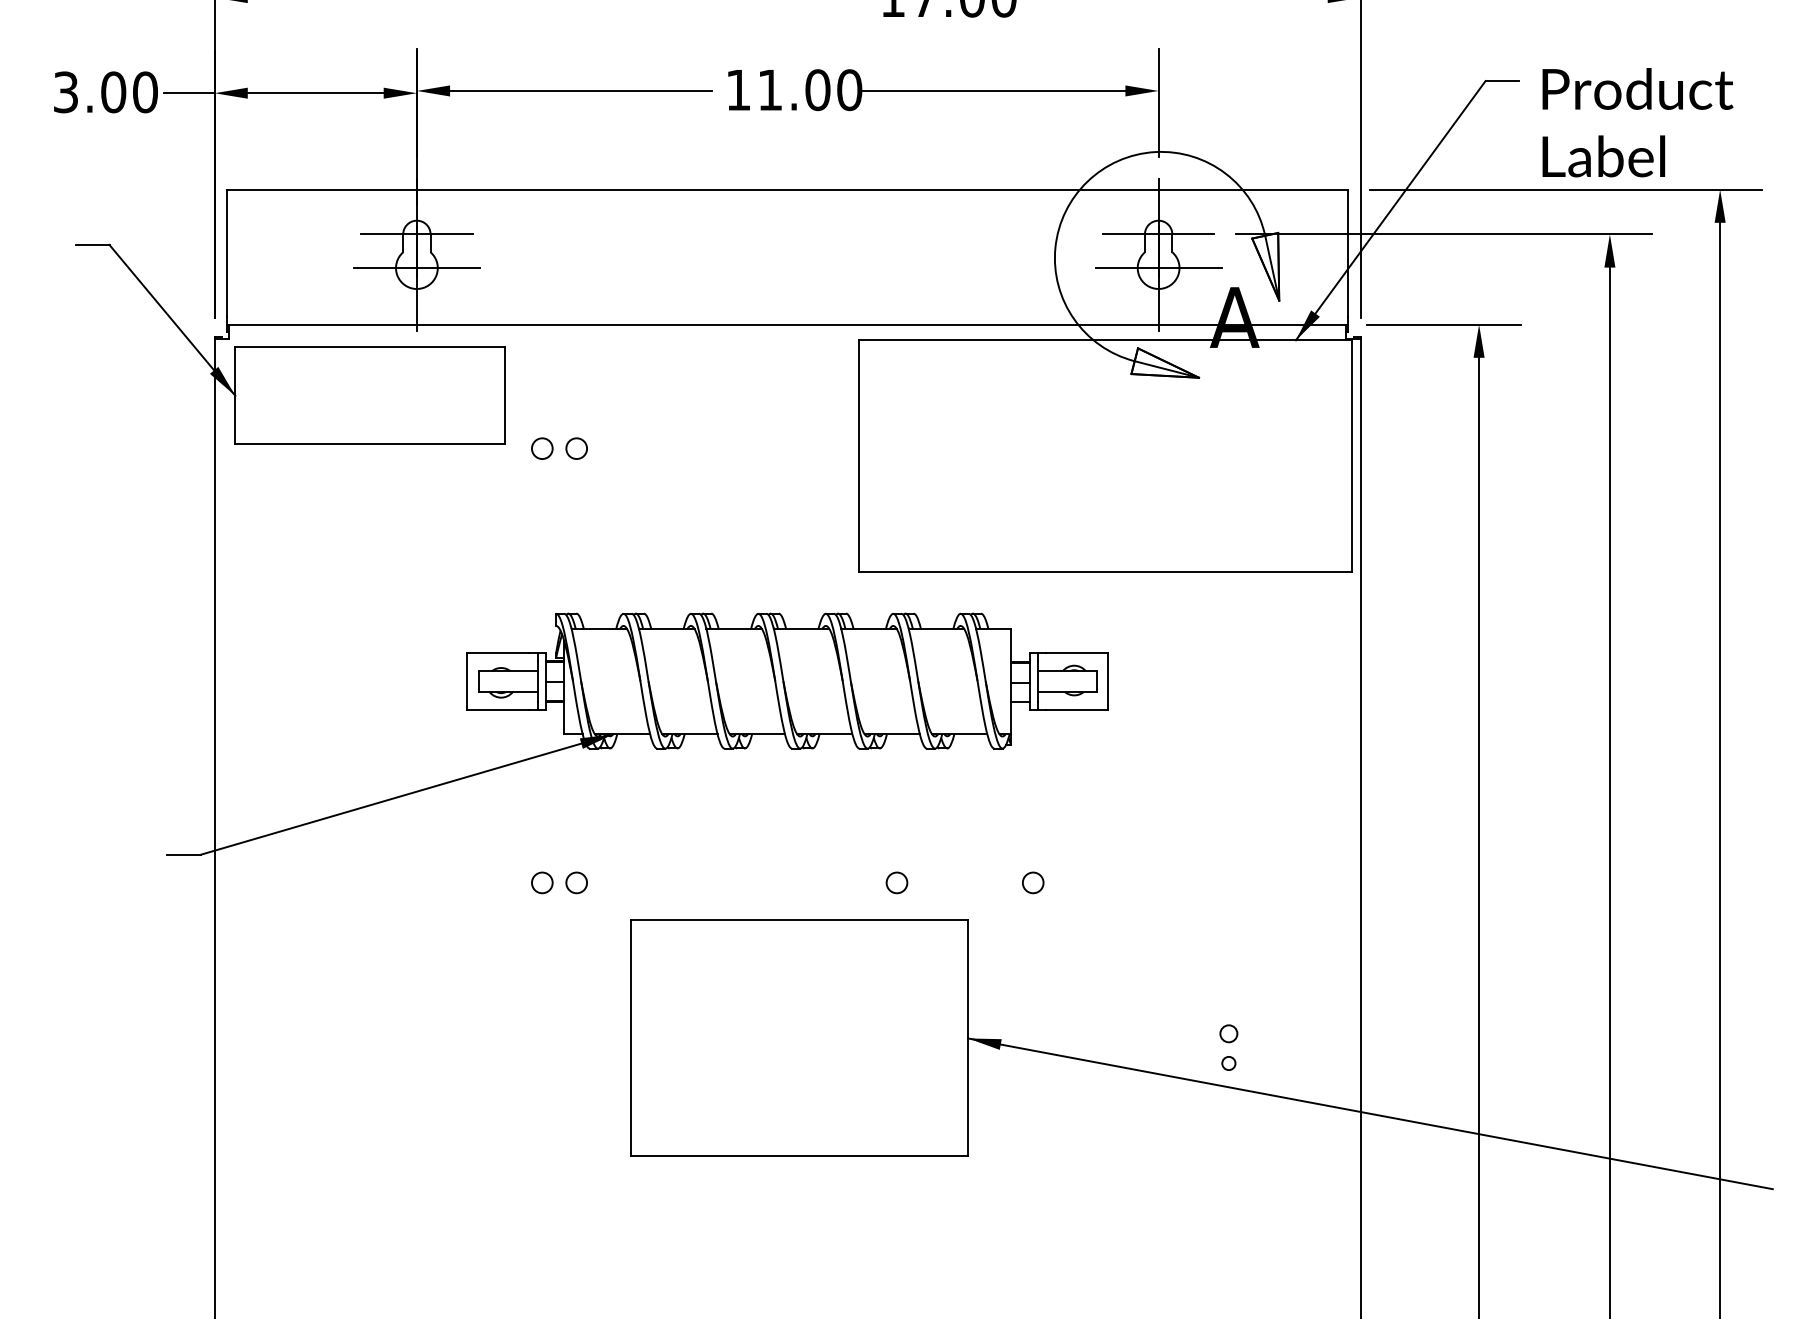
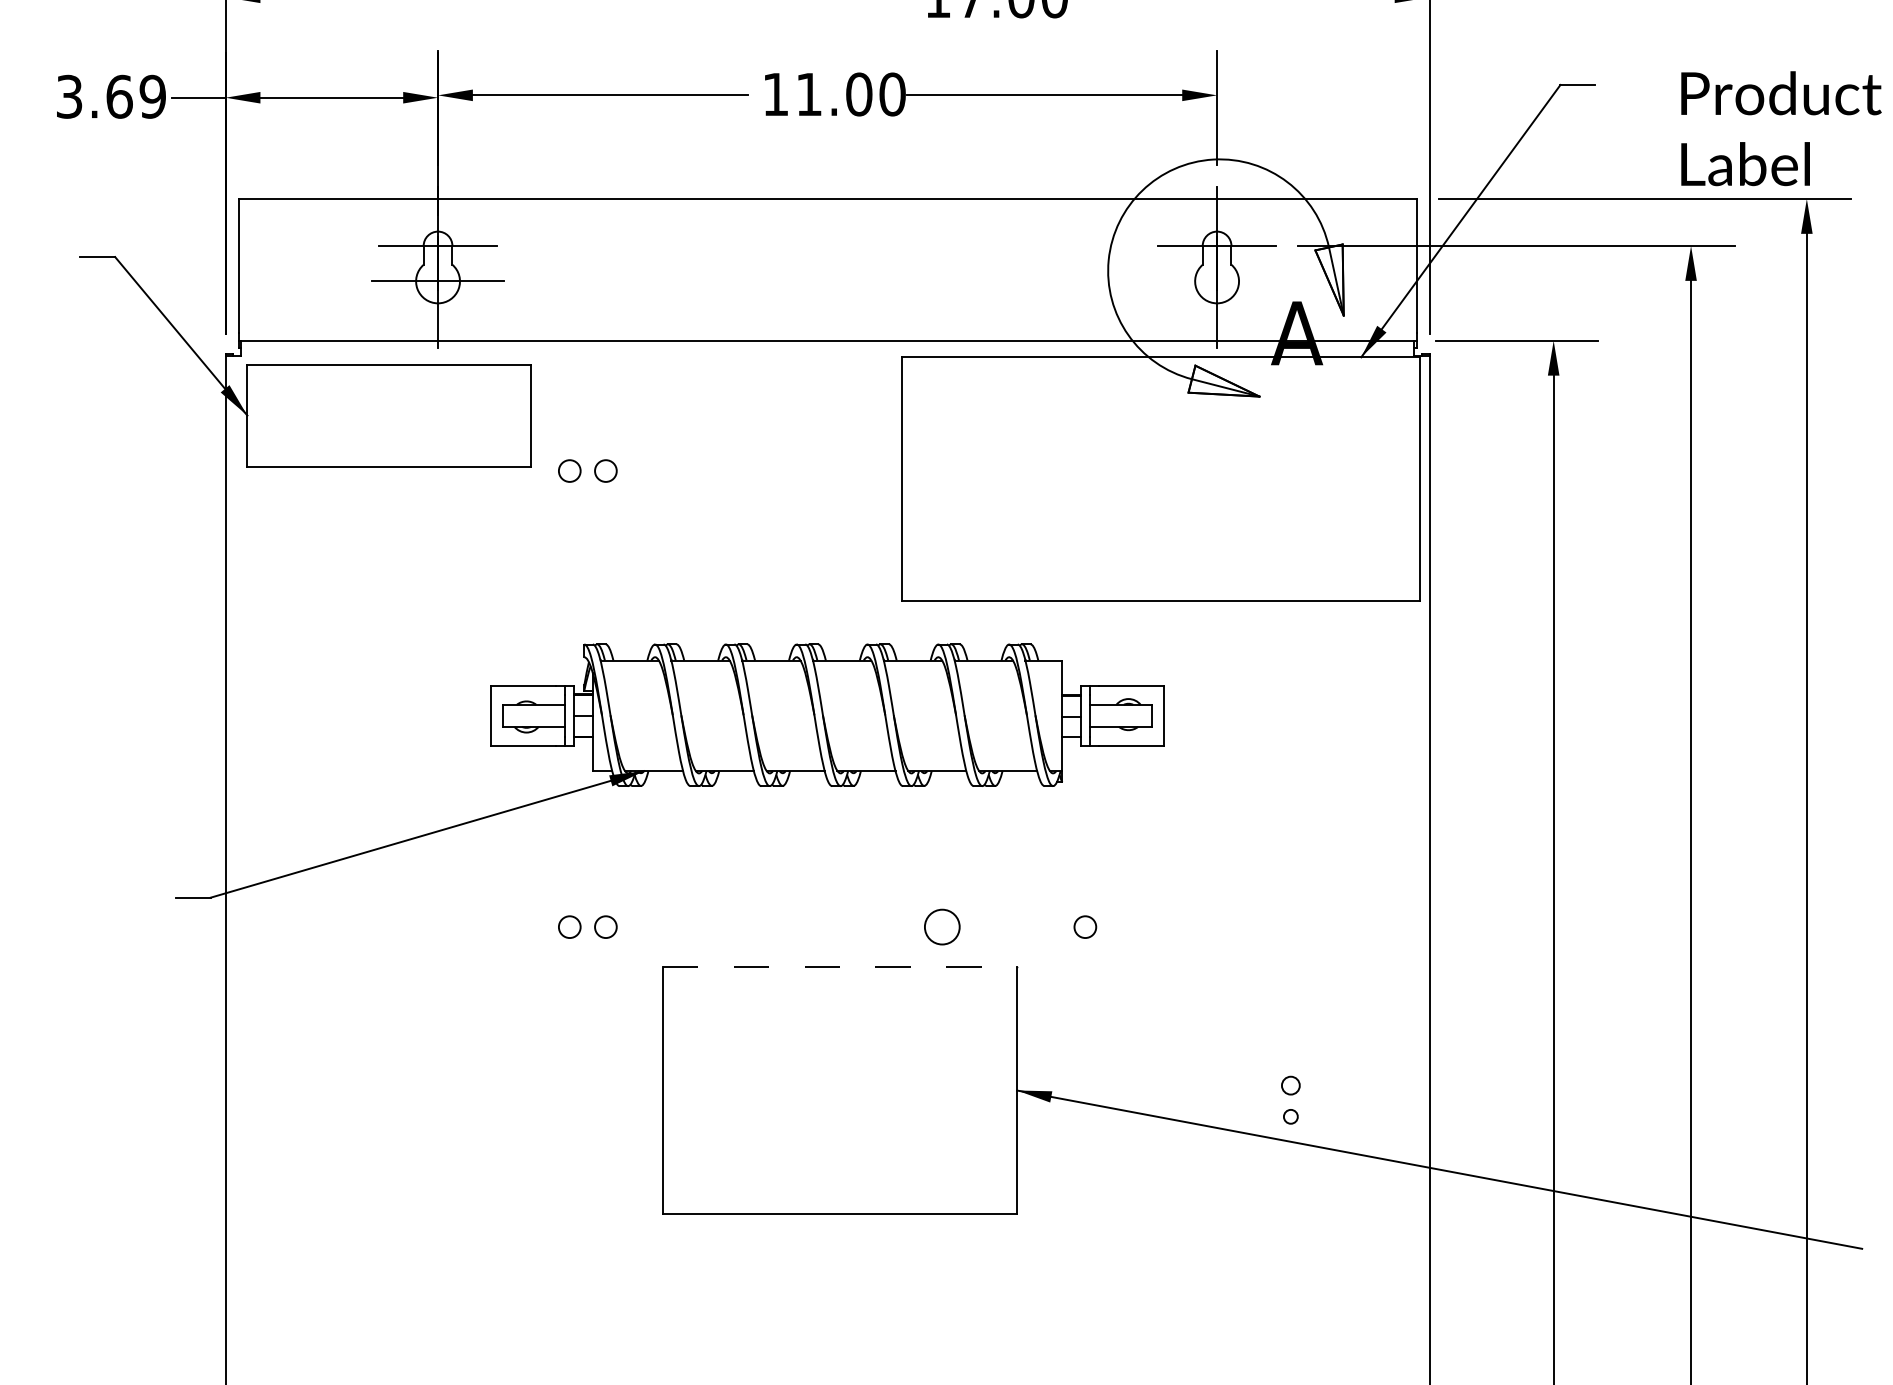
text: (129, 92) -> (136, 96), 3.00 -> 3.69
text: (1637, 122) -> (1780, 128), moved
line: (1158, 268) -> (1216, 281), removed
circle: (896, 882) -> (941, 926), size x1.6
line: (799, 920) -> (839, 966), solid -> dashed

